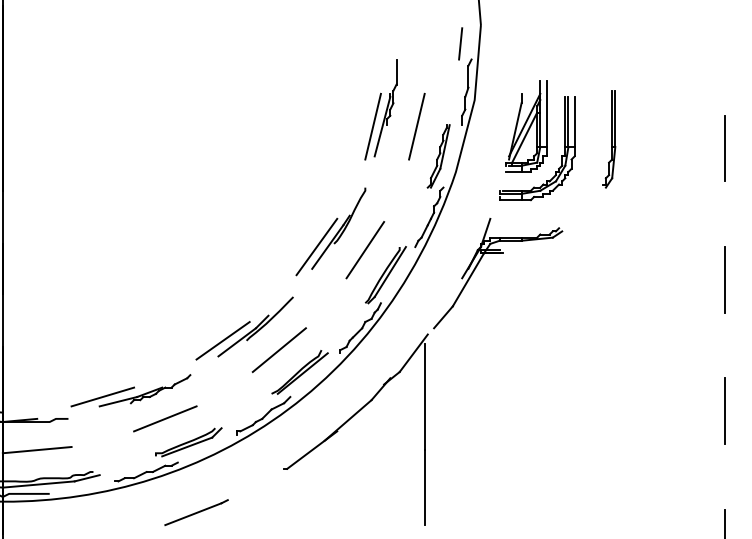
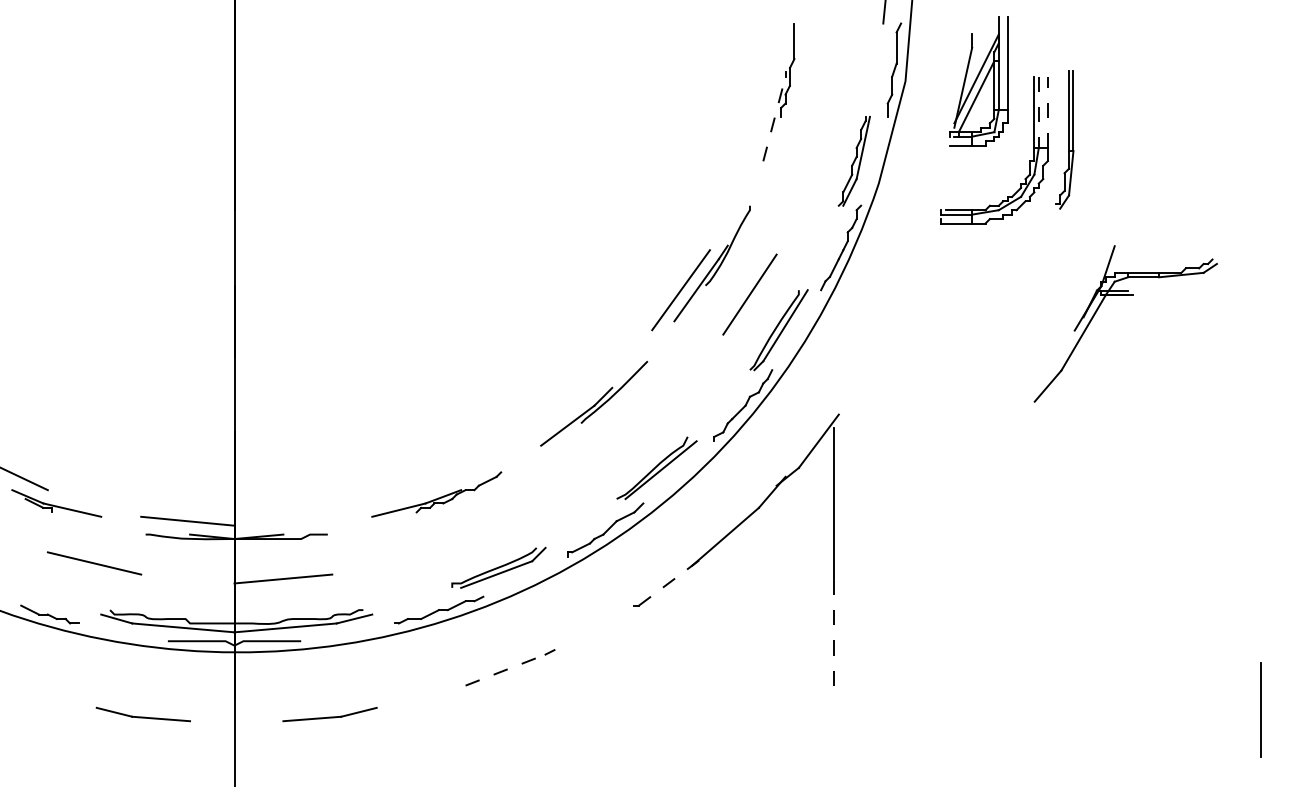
line: (568, 122) -> (1038, 112), solid -> dashed
line: (574, 122) -> (1047, 112), solid -> dashed
line: (372, 126) -> (760, 118), removed
line: (382, 126) -> (774, 119), solid -> dashed
line: (417, 126) -> (823, 118), removed
part: (526, 126) -> (978, 81), moved
part: (608, 138) -> (1064, 139), moved
line: (725, 148) -> (1261, 149), removed
part: (497, 253) -> (1125, 295), moved
line: (725, 279) -> (1261, 336), removed
line: (222, 340) -> (547, 423), removed
line: (279, 349) -> (627, 436), removed
line: (102, 397) -> (376, 503), removed
line: (725, 411) -> (1261, 523), removed
line: (165, 418) -> (465, 534), removed
line: (312, 449) -> (674, 578), solid -> dashed
line: (424, 487) -> (834, 631), solid -> dashed
line: (193, 514) -> (505, 670), solid -> dashed

